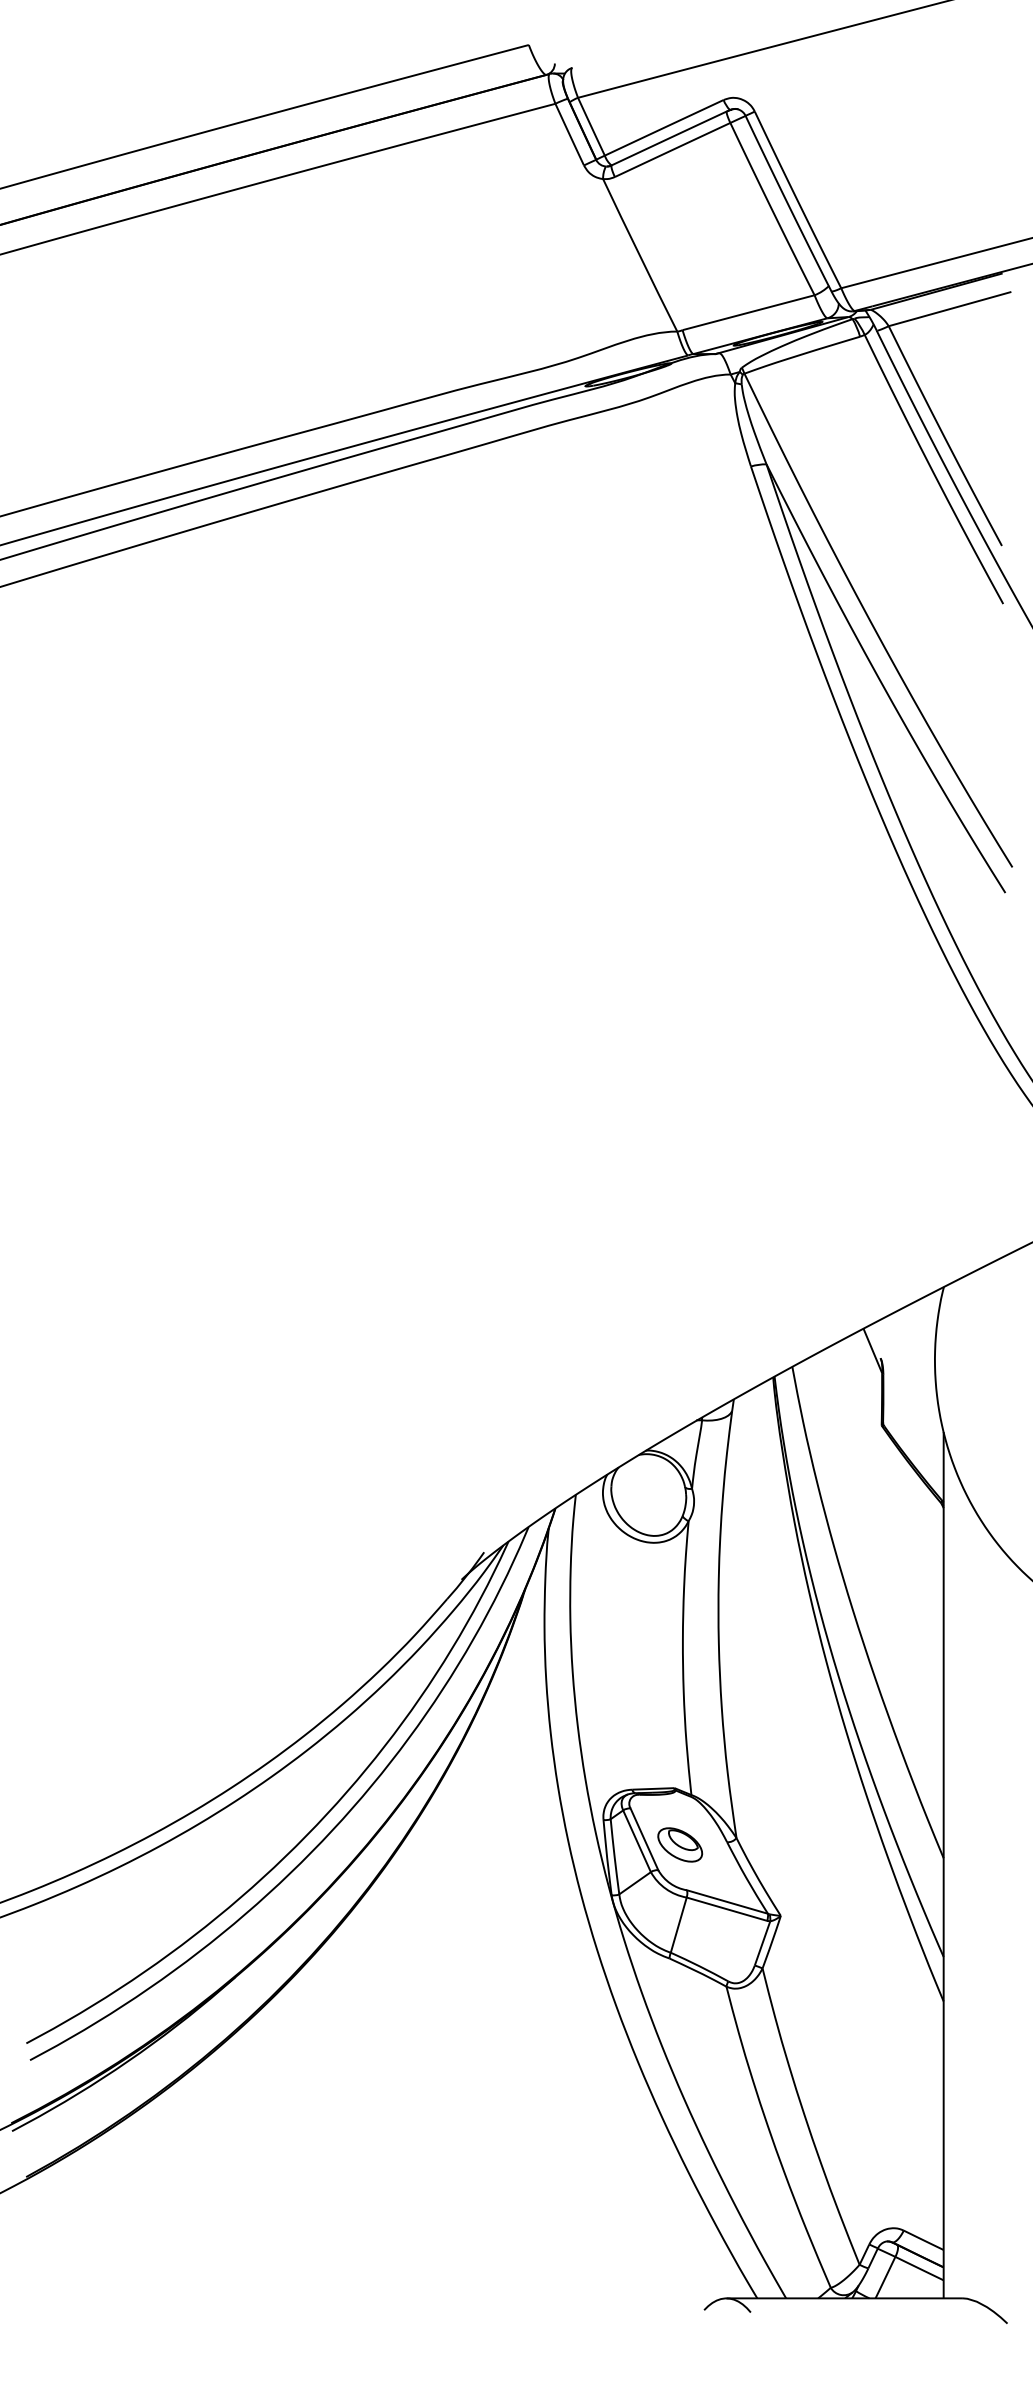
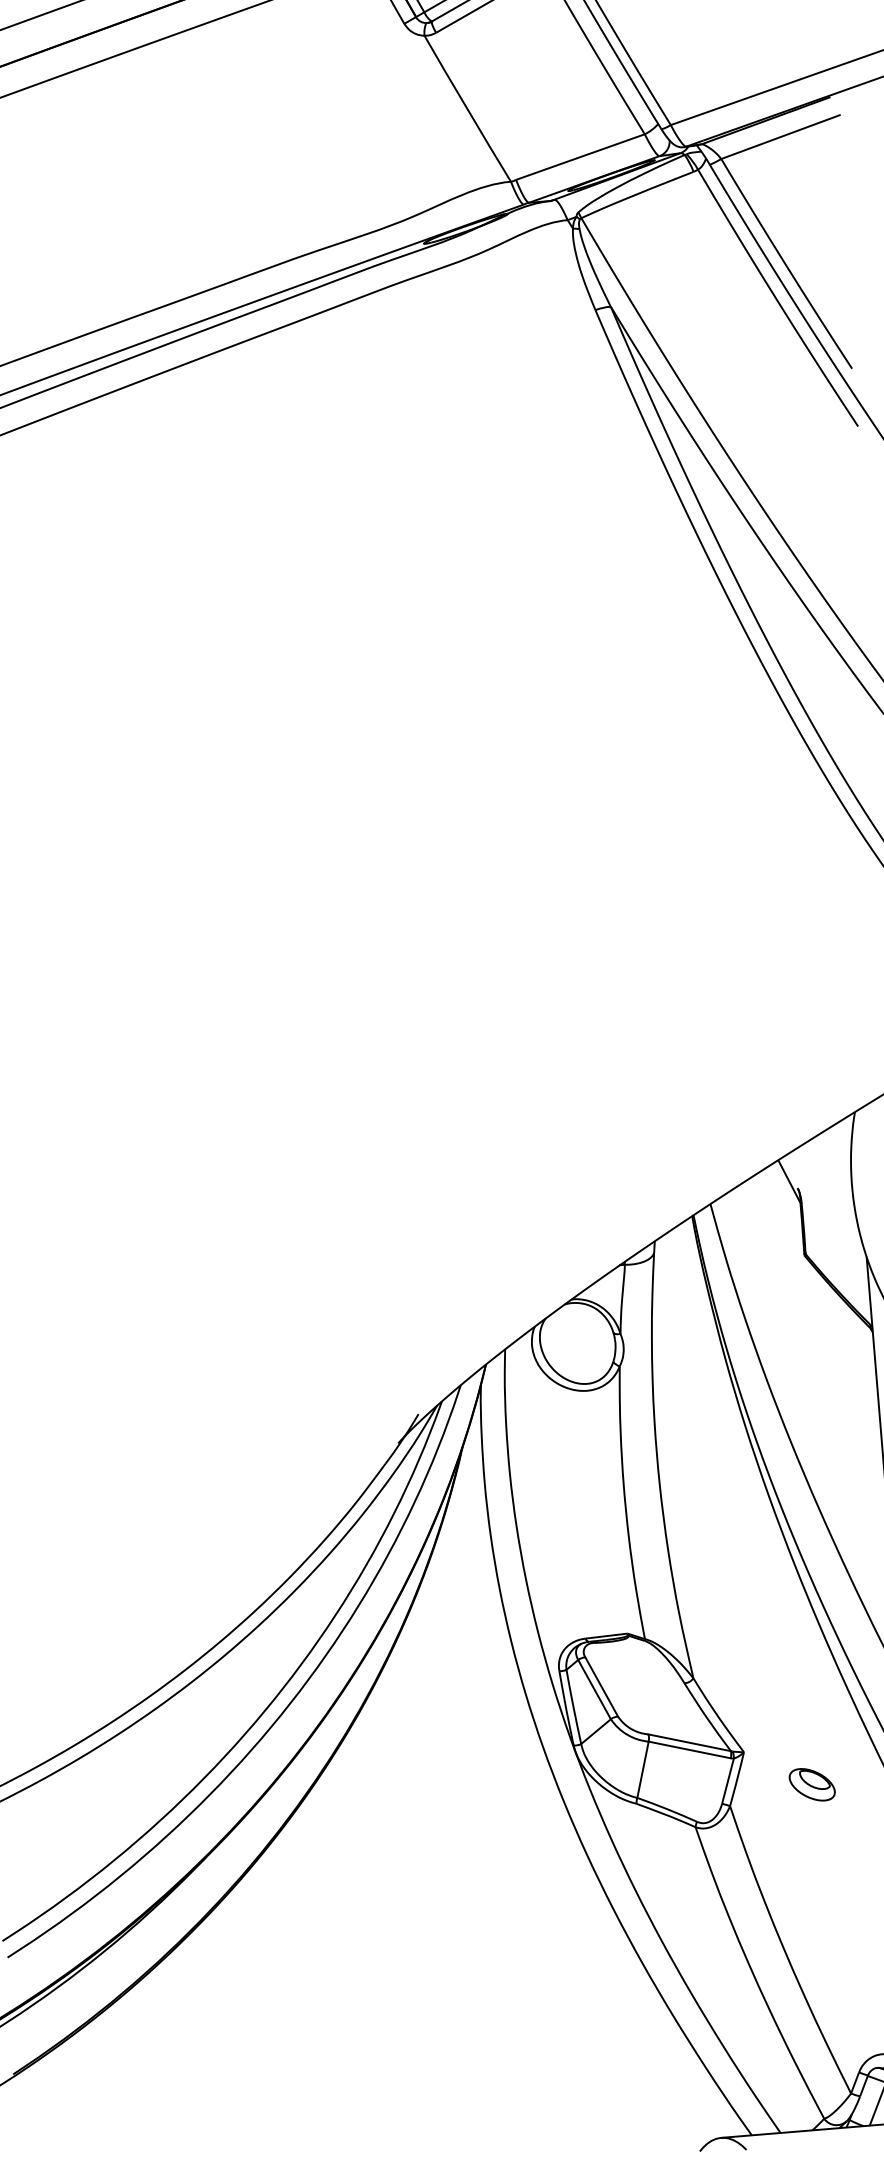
part: (680, 1844) -> (812, 1784), moved

